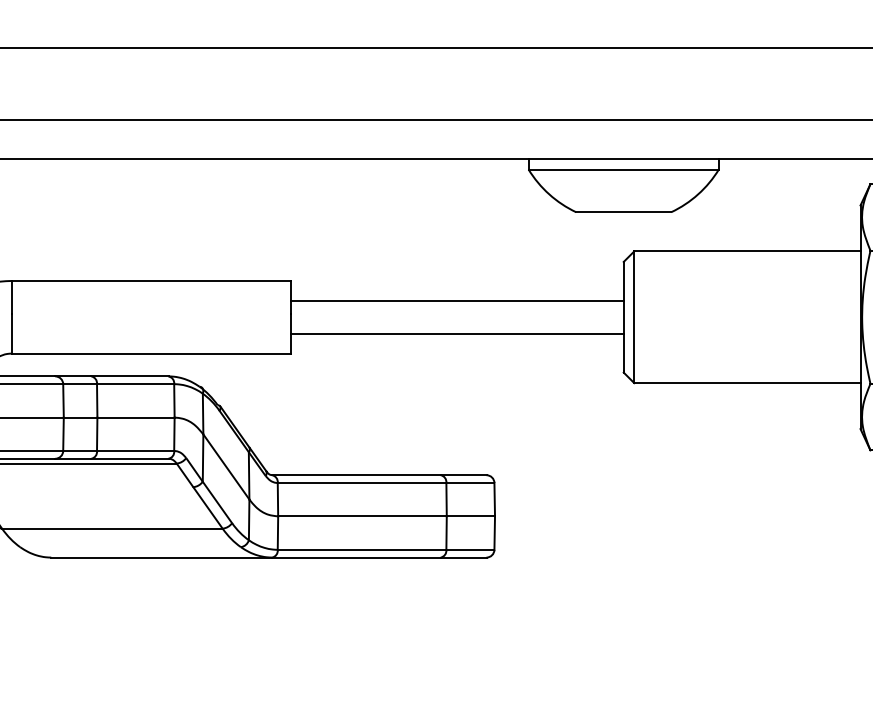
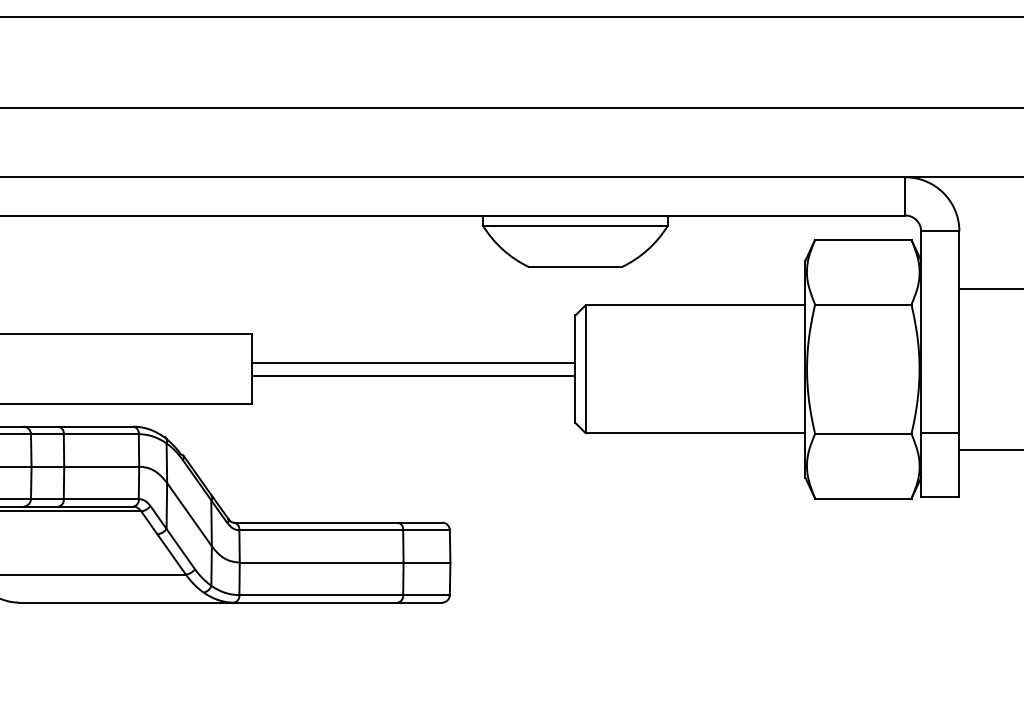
line: (457, 301) -> (413, 376), moved
line: (457, 334) -> (413, 363), moved

